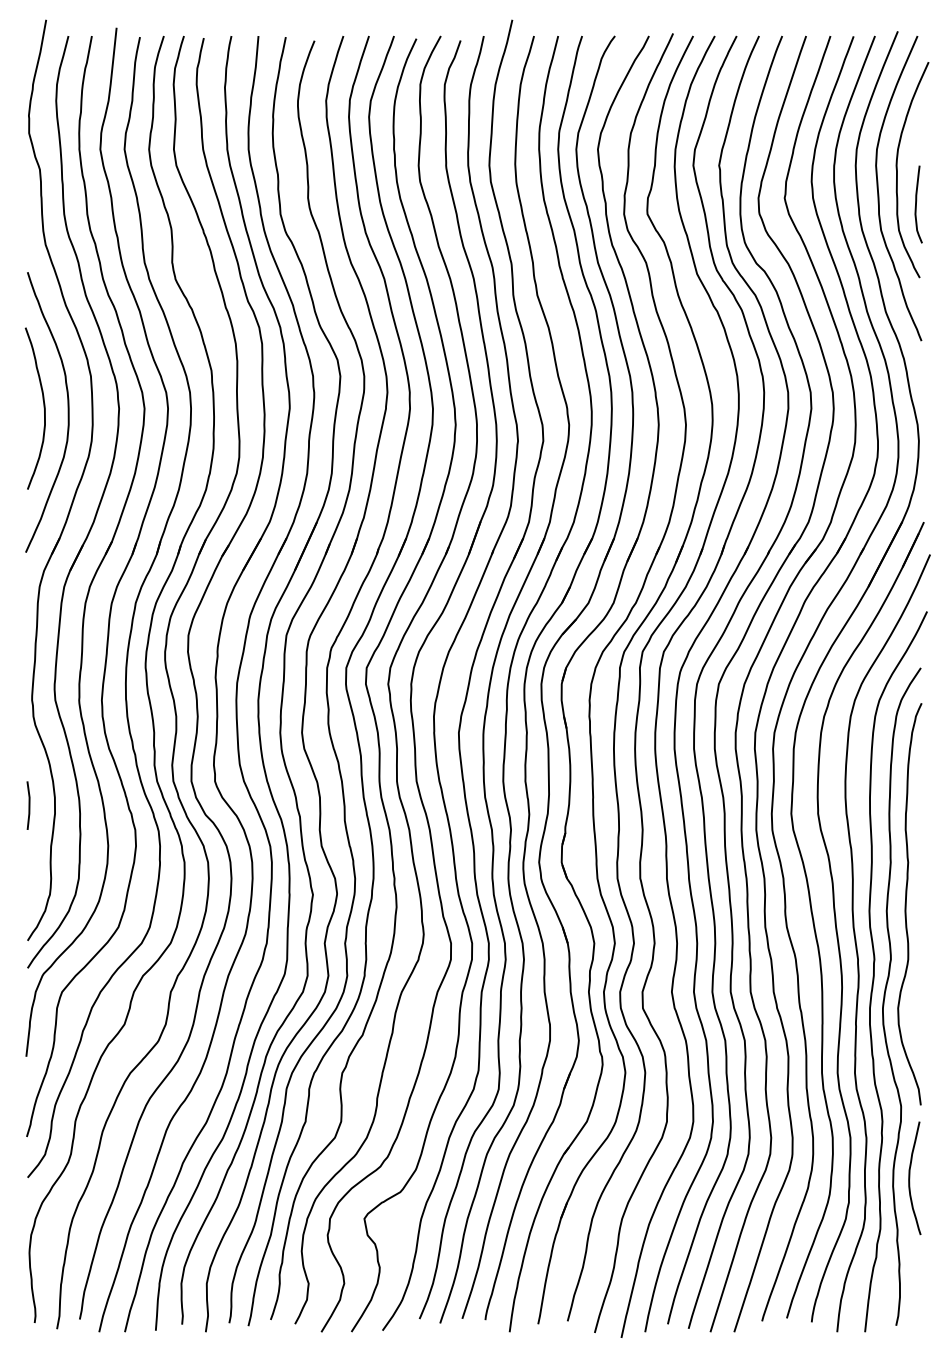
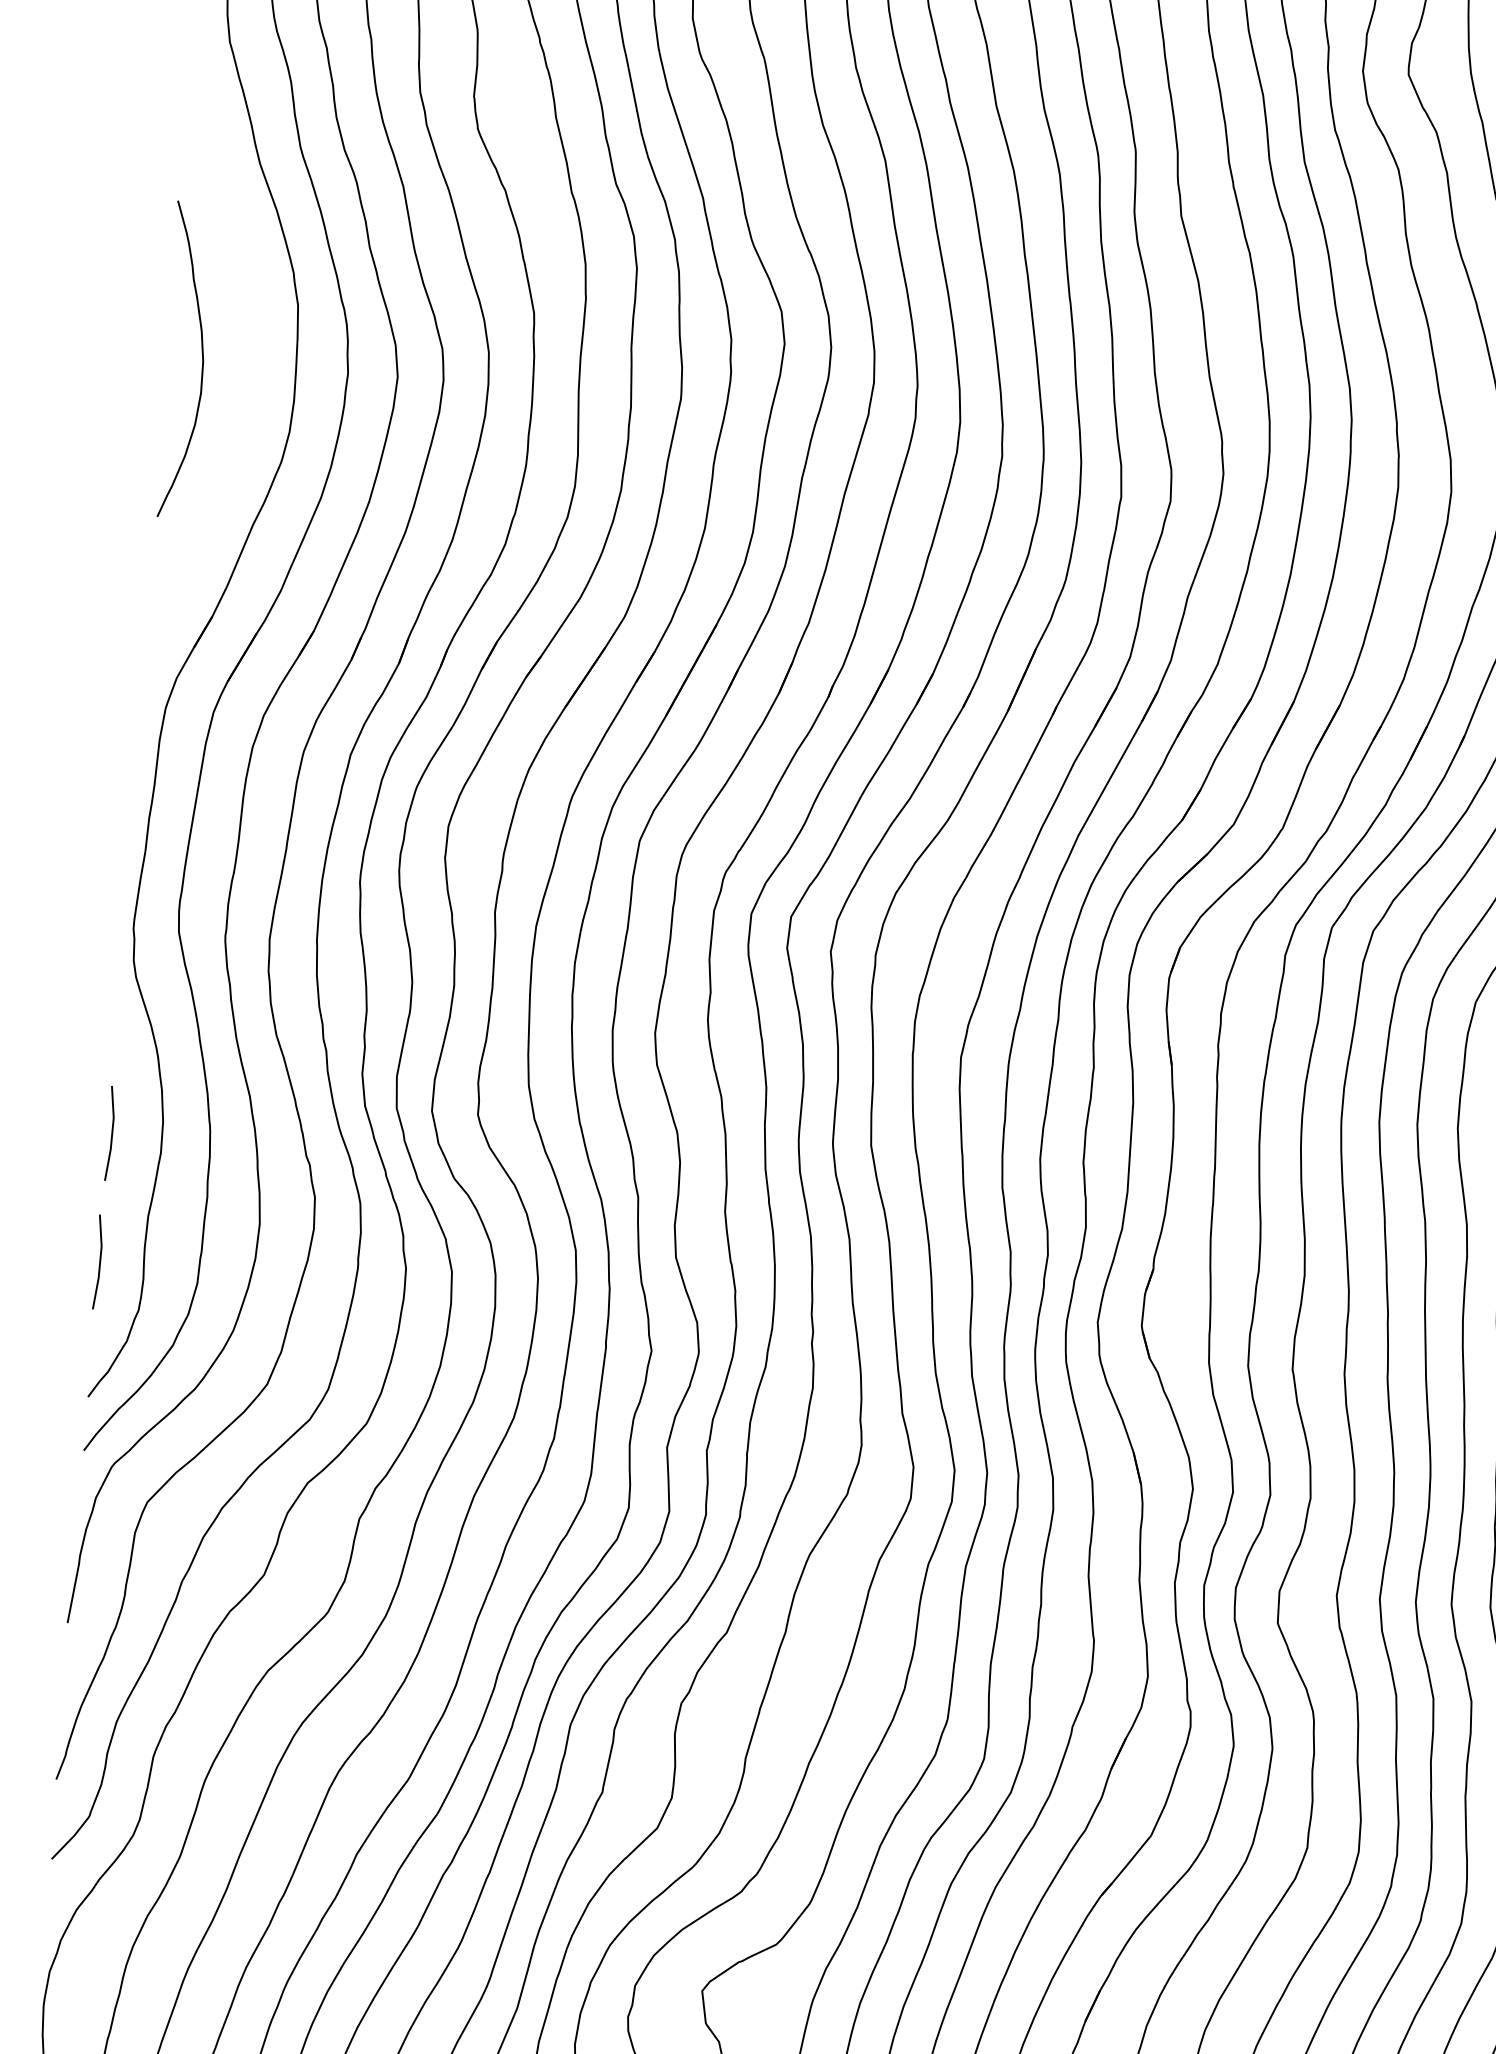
curve: (67, 412) -> (246, 372), removed
line: (27, 871) -> (98, 1261), added

